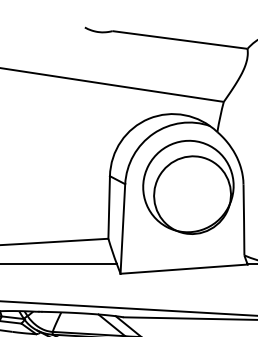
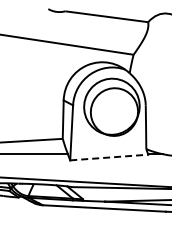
line: (184, 269) -> (109, 157), solid -> dashed

